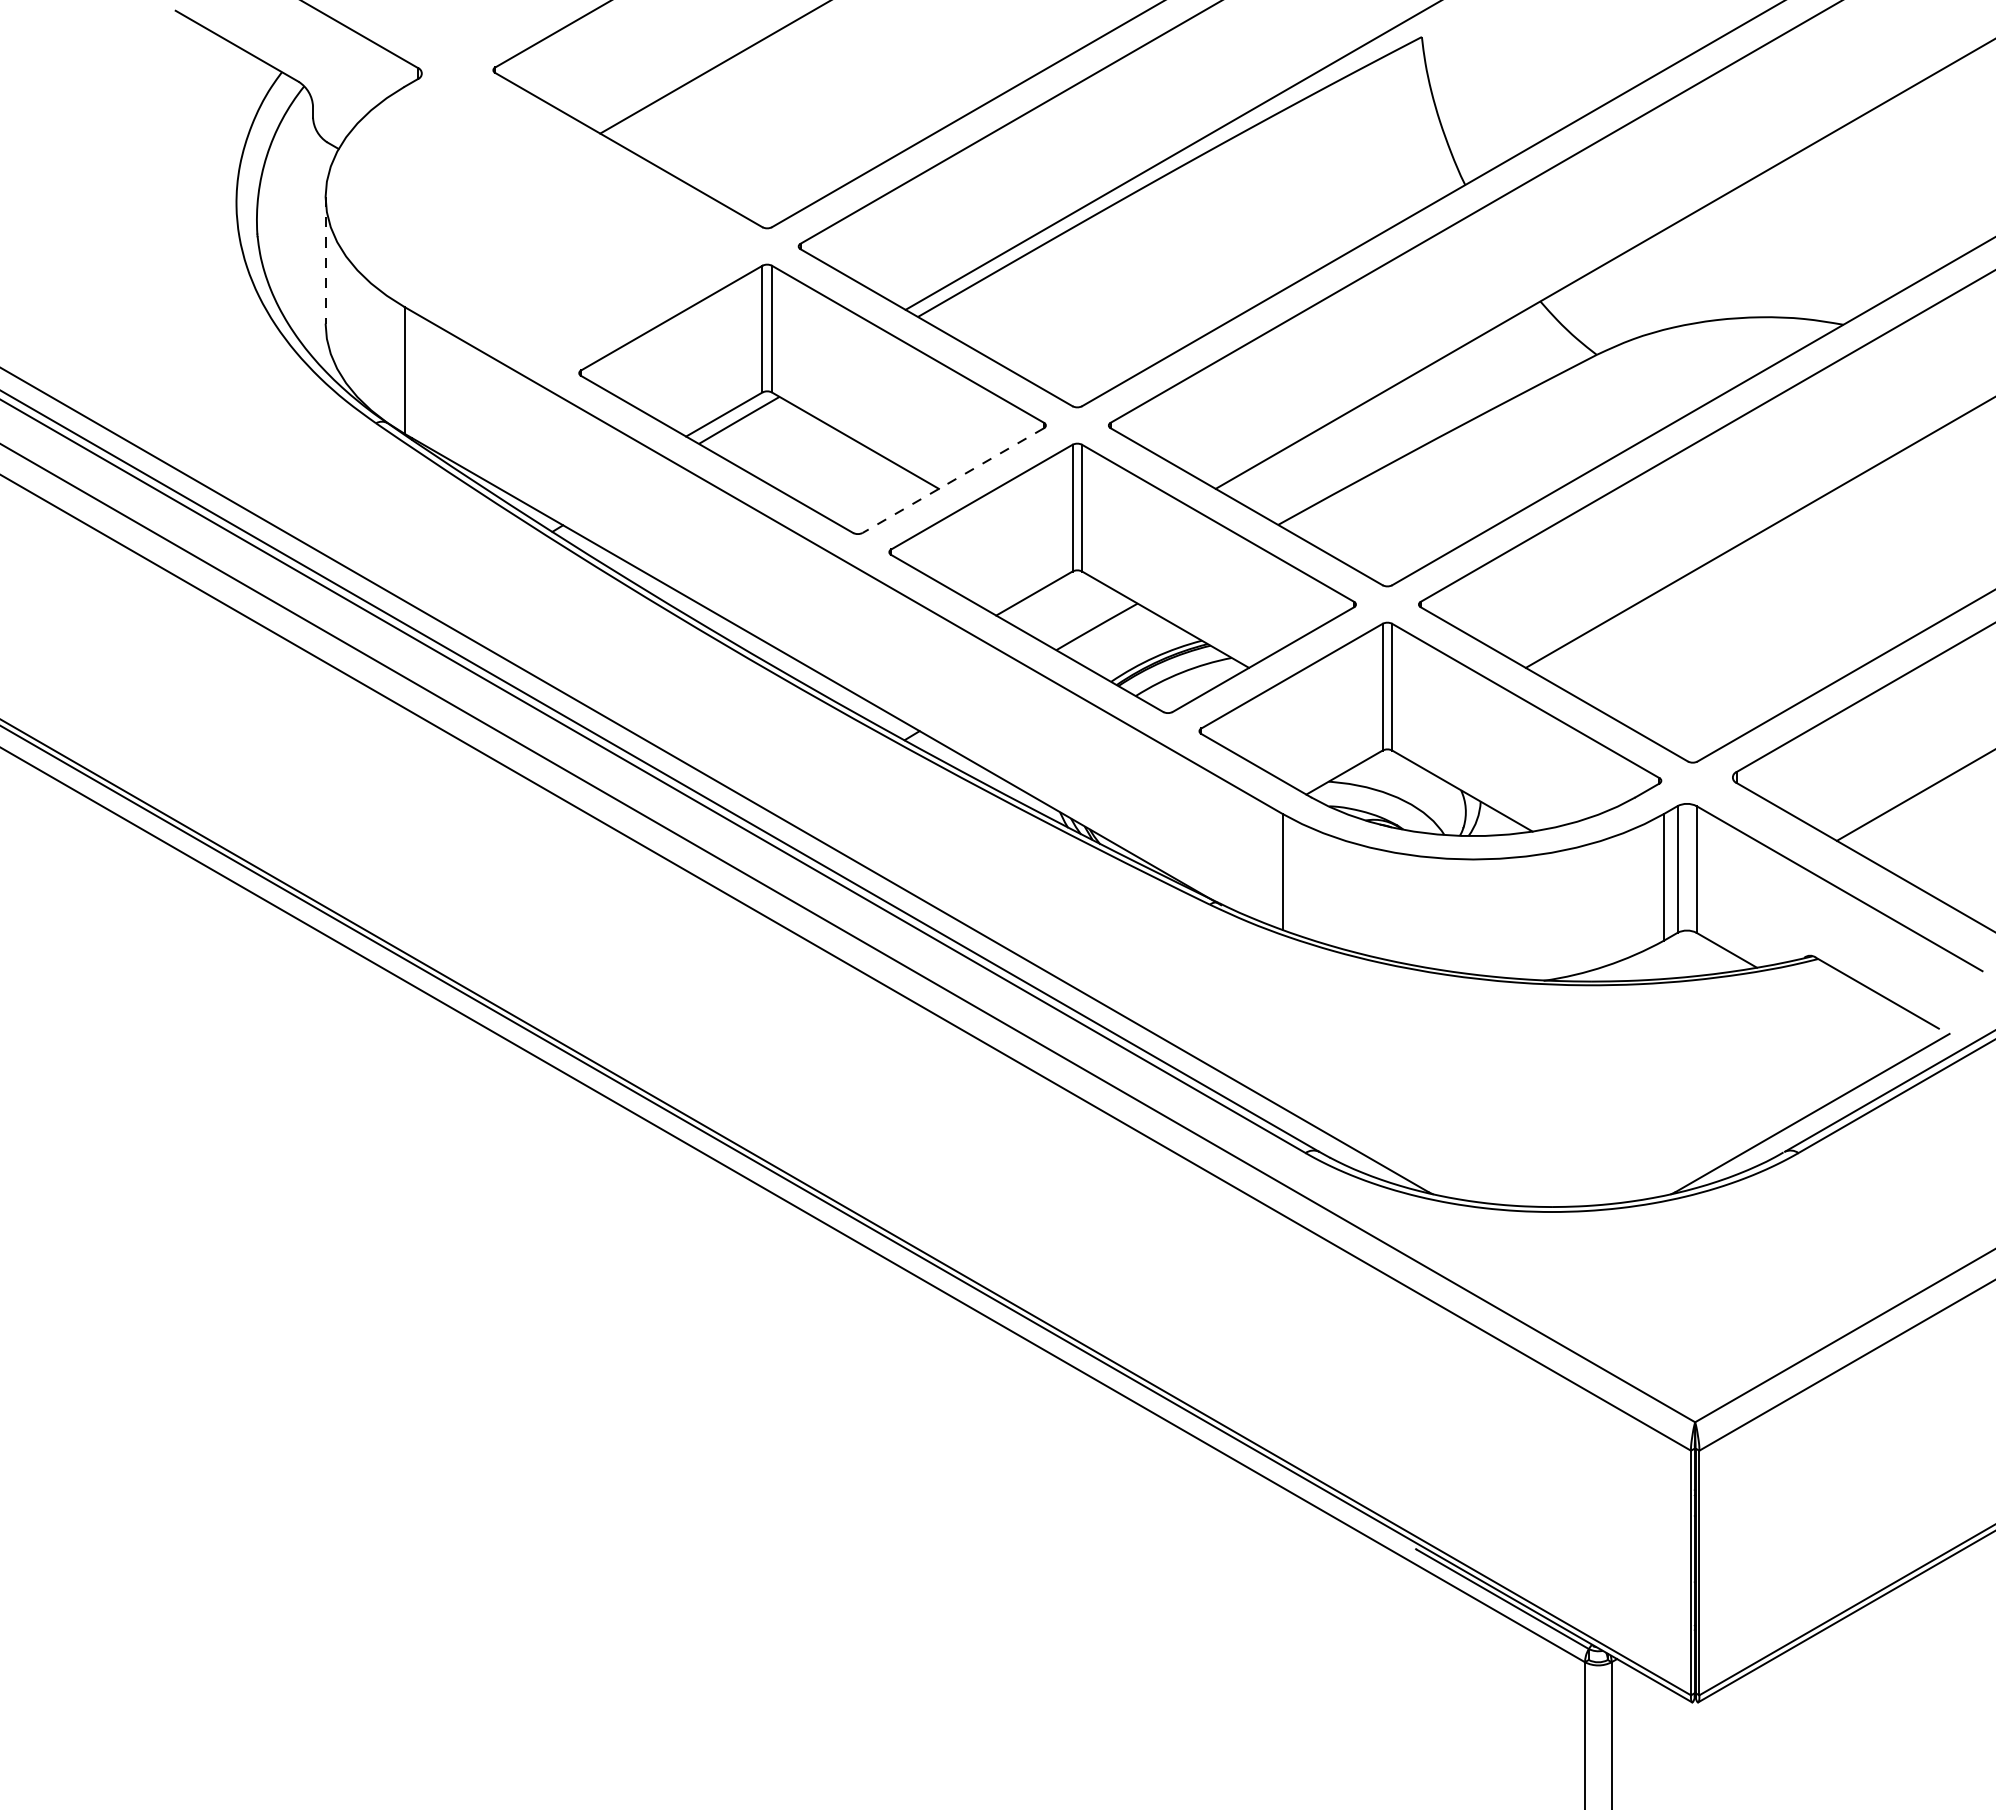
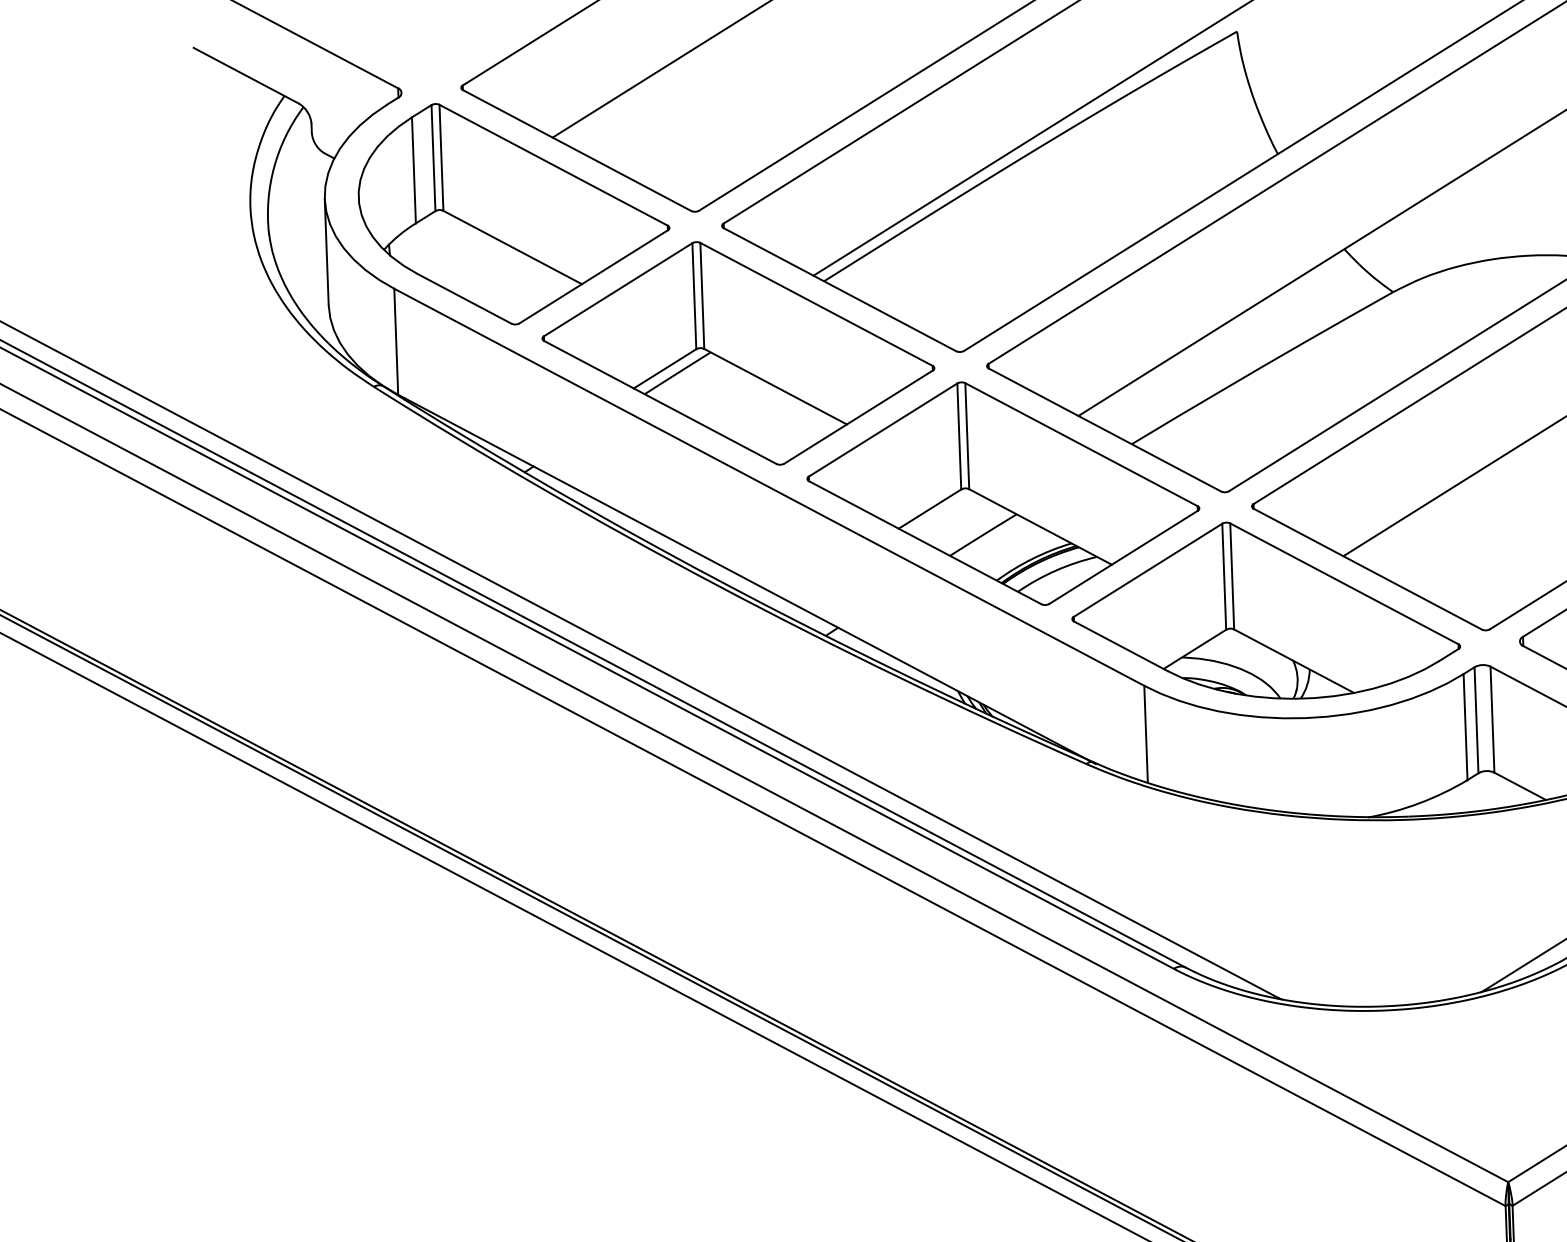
part: (550, 221) -> (513, 212), added
line: (325, 260) -> (326, 252), dashed -> solid
line: (953, 480) -> (858, 416), dashed -> solid

